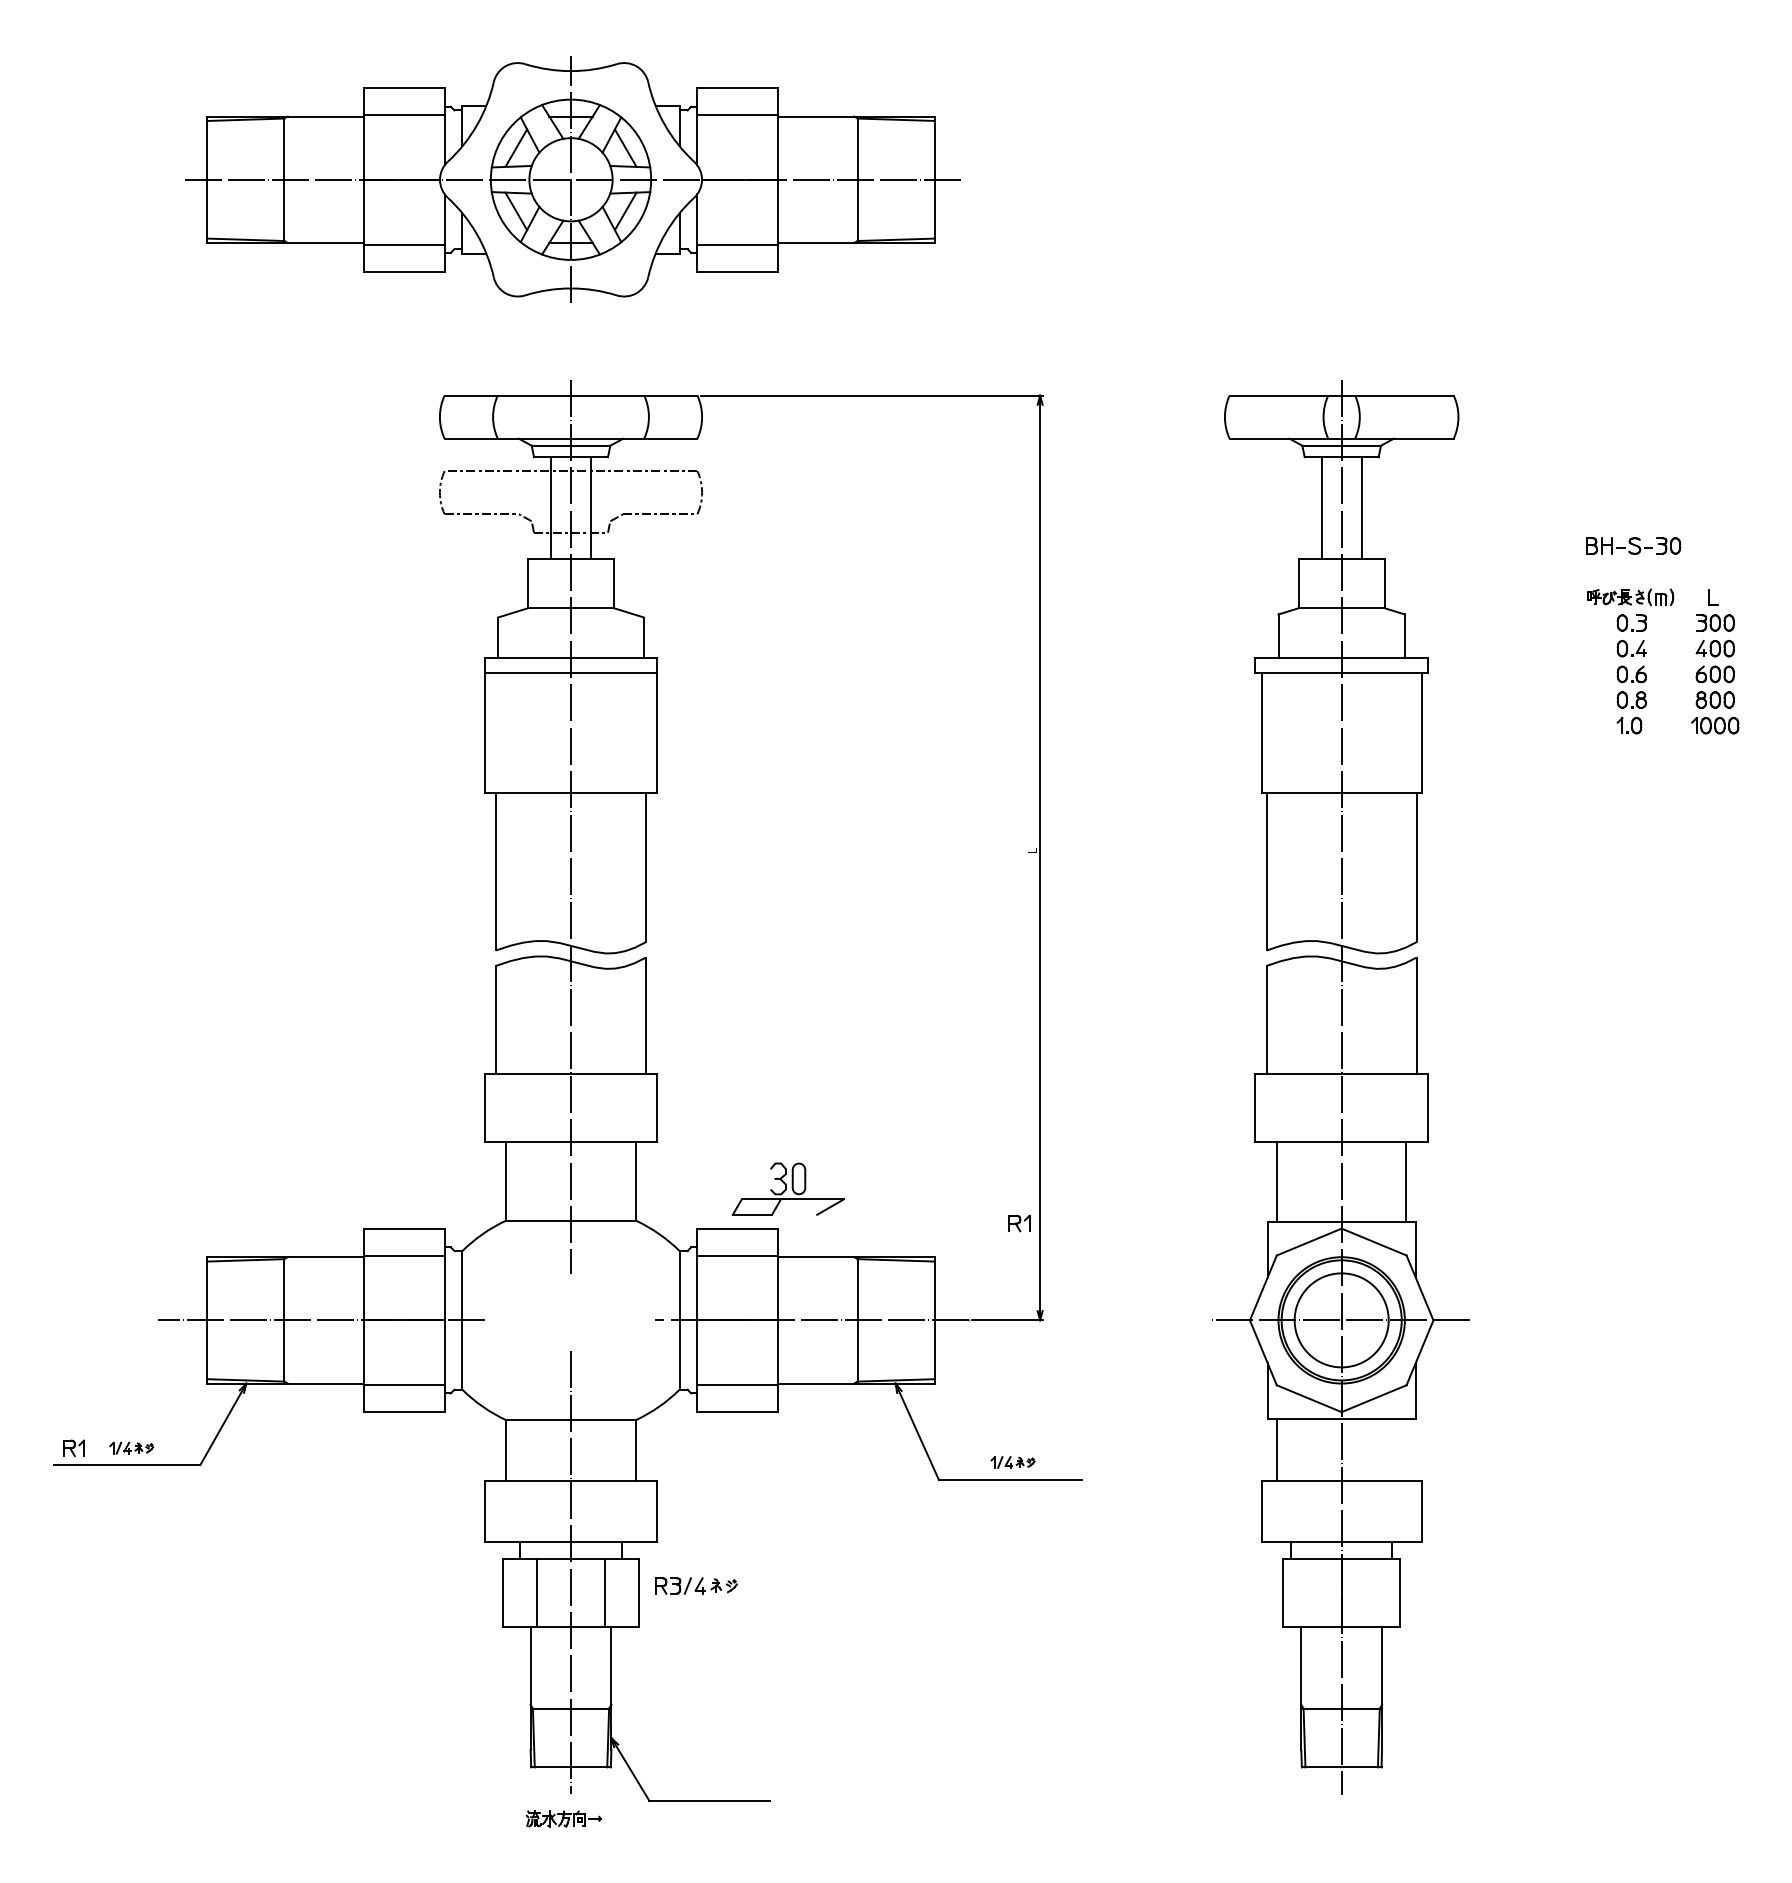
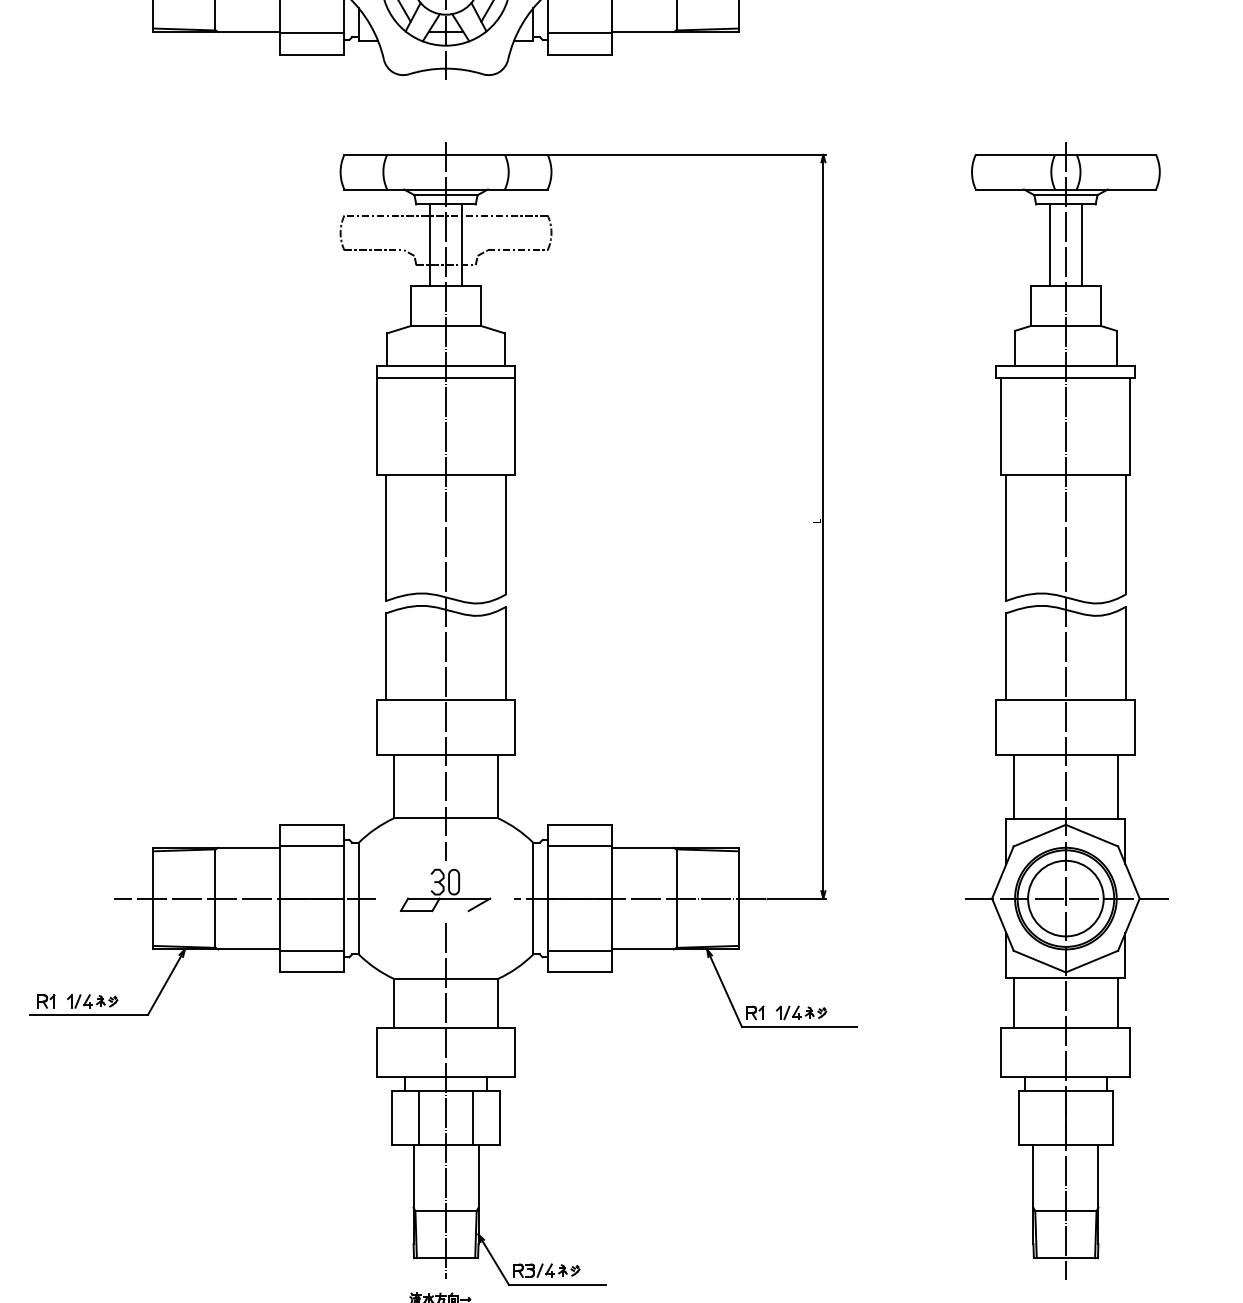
part: (788, 1188) -> (445, 889), moved
part: (1019, 1223) -> (755, 1012), moved
part: (131, 1447) -> (92, 1000), size x1.43
line: (1406, 1449) -> (1118, 1002), added
part: (1012, 1462) -> (801, 1012), size x1.43
part: (696, 1585) -> (546, 1270), moved

